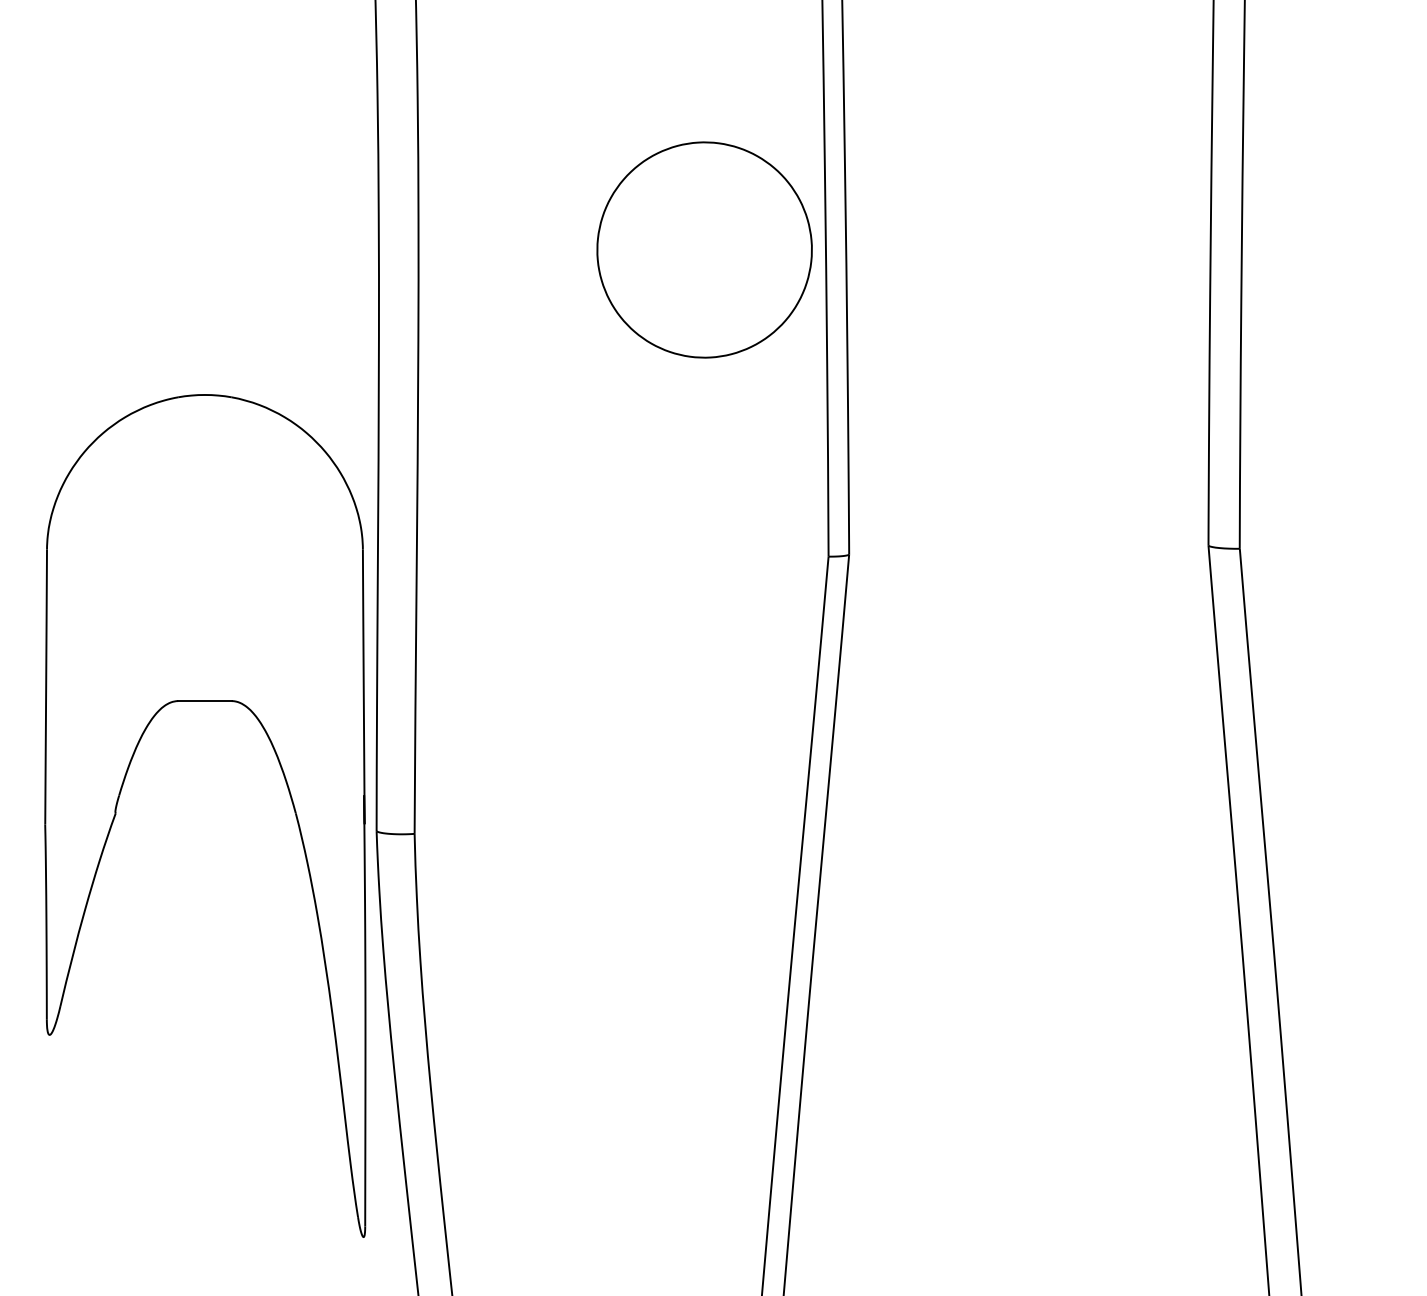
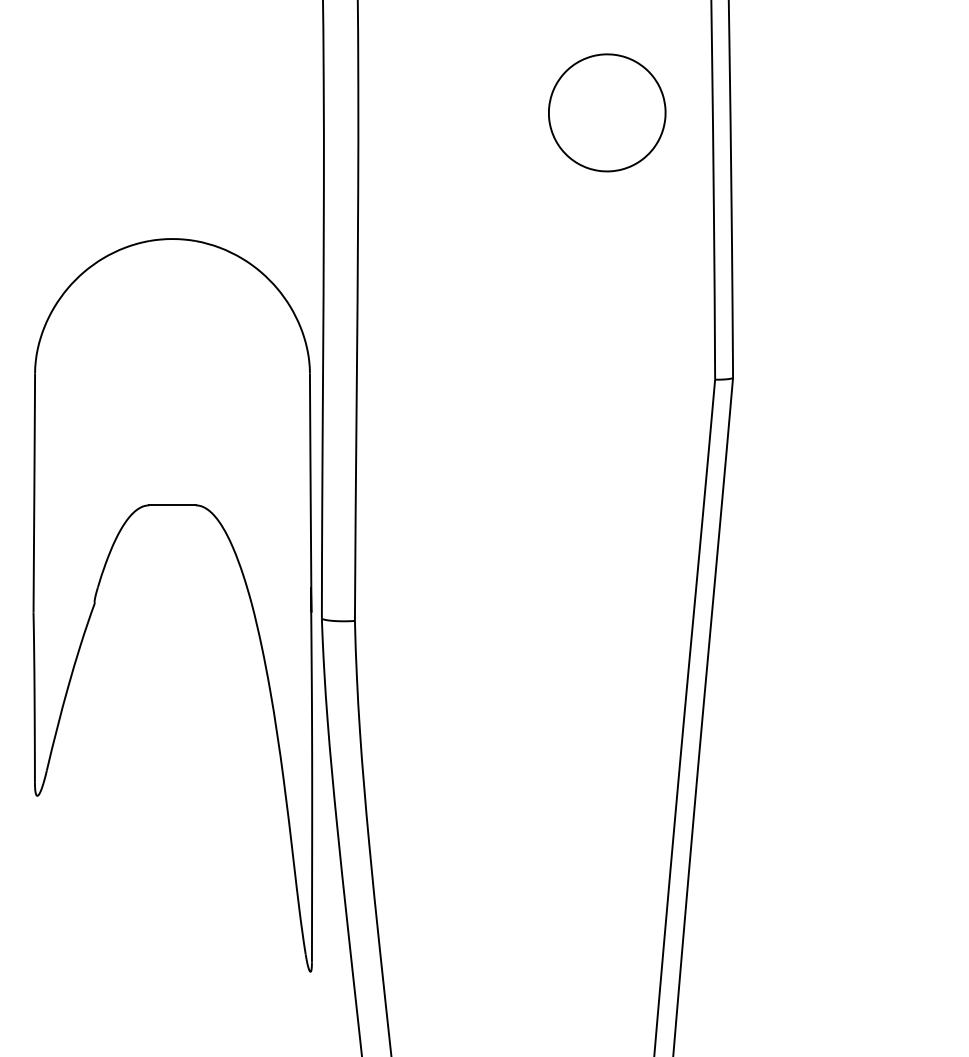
part: (704, 249) -> (607, 112), size x0.62

